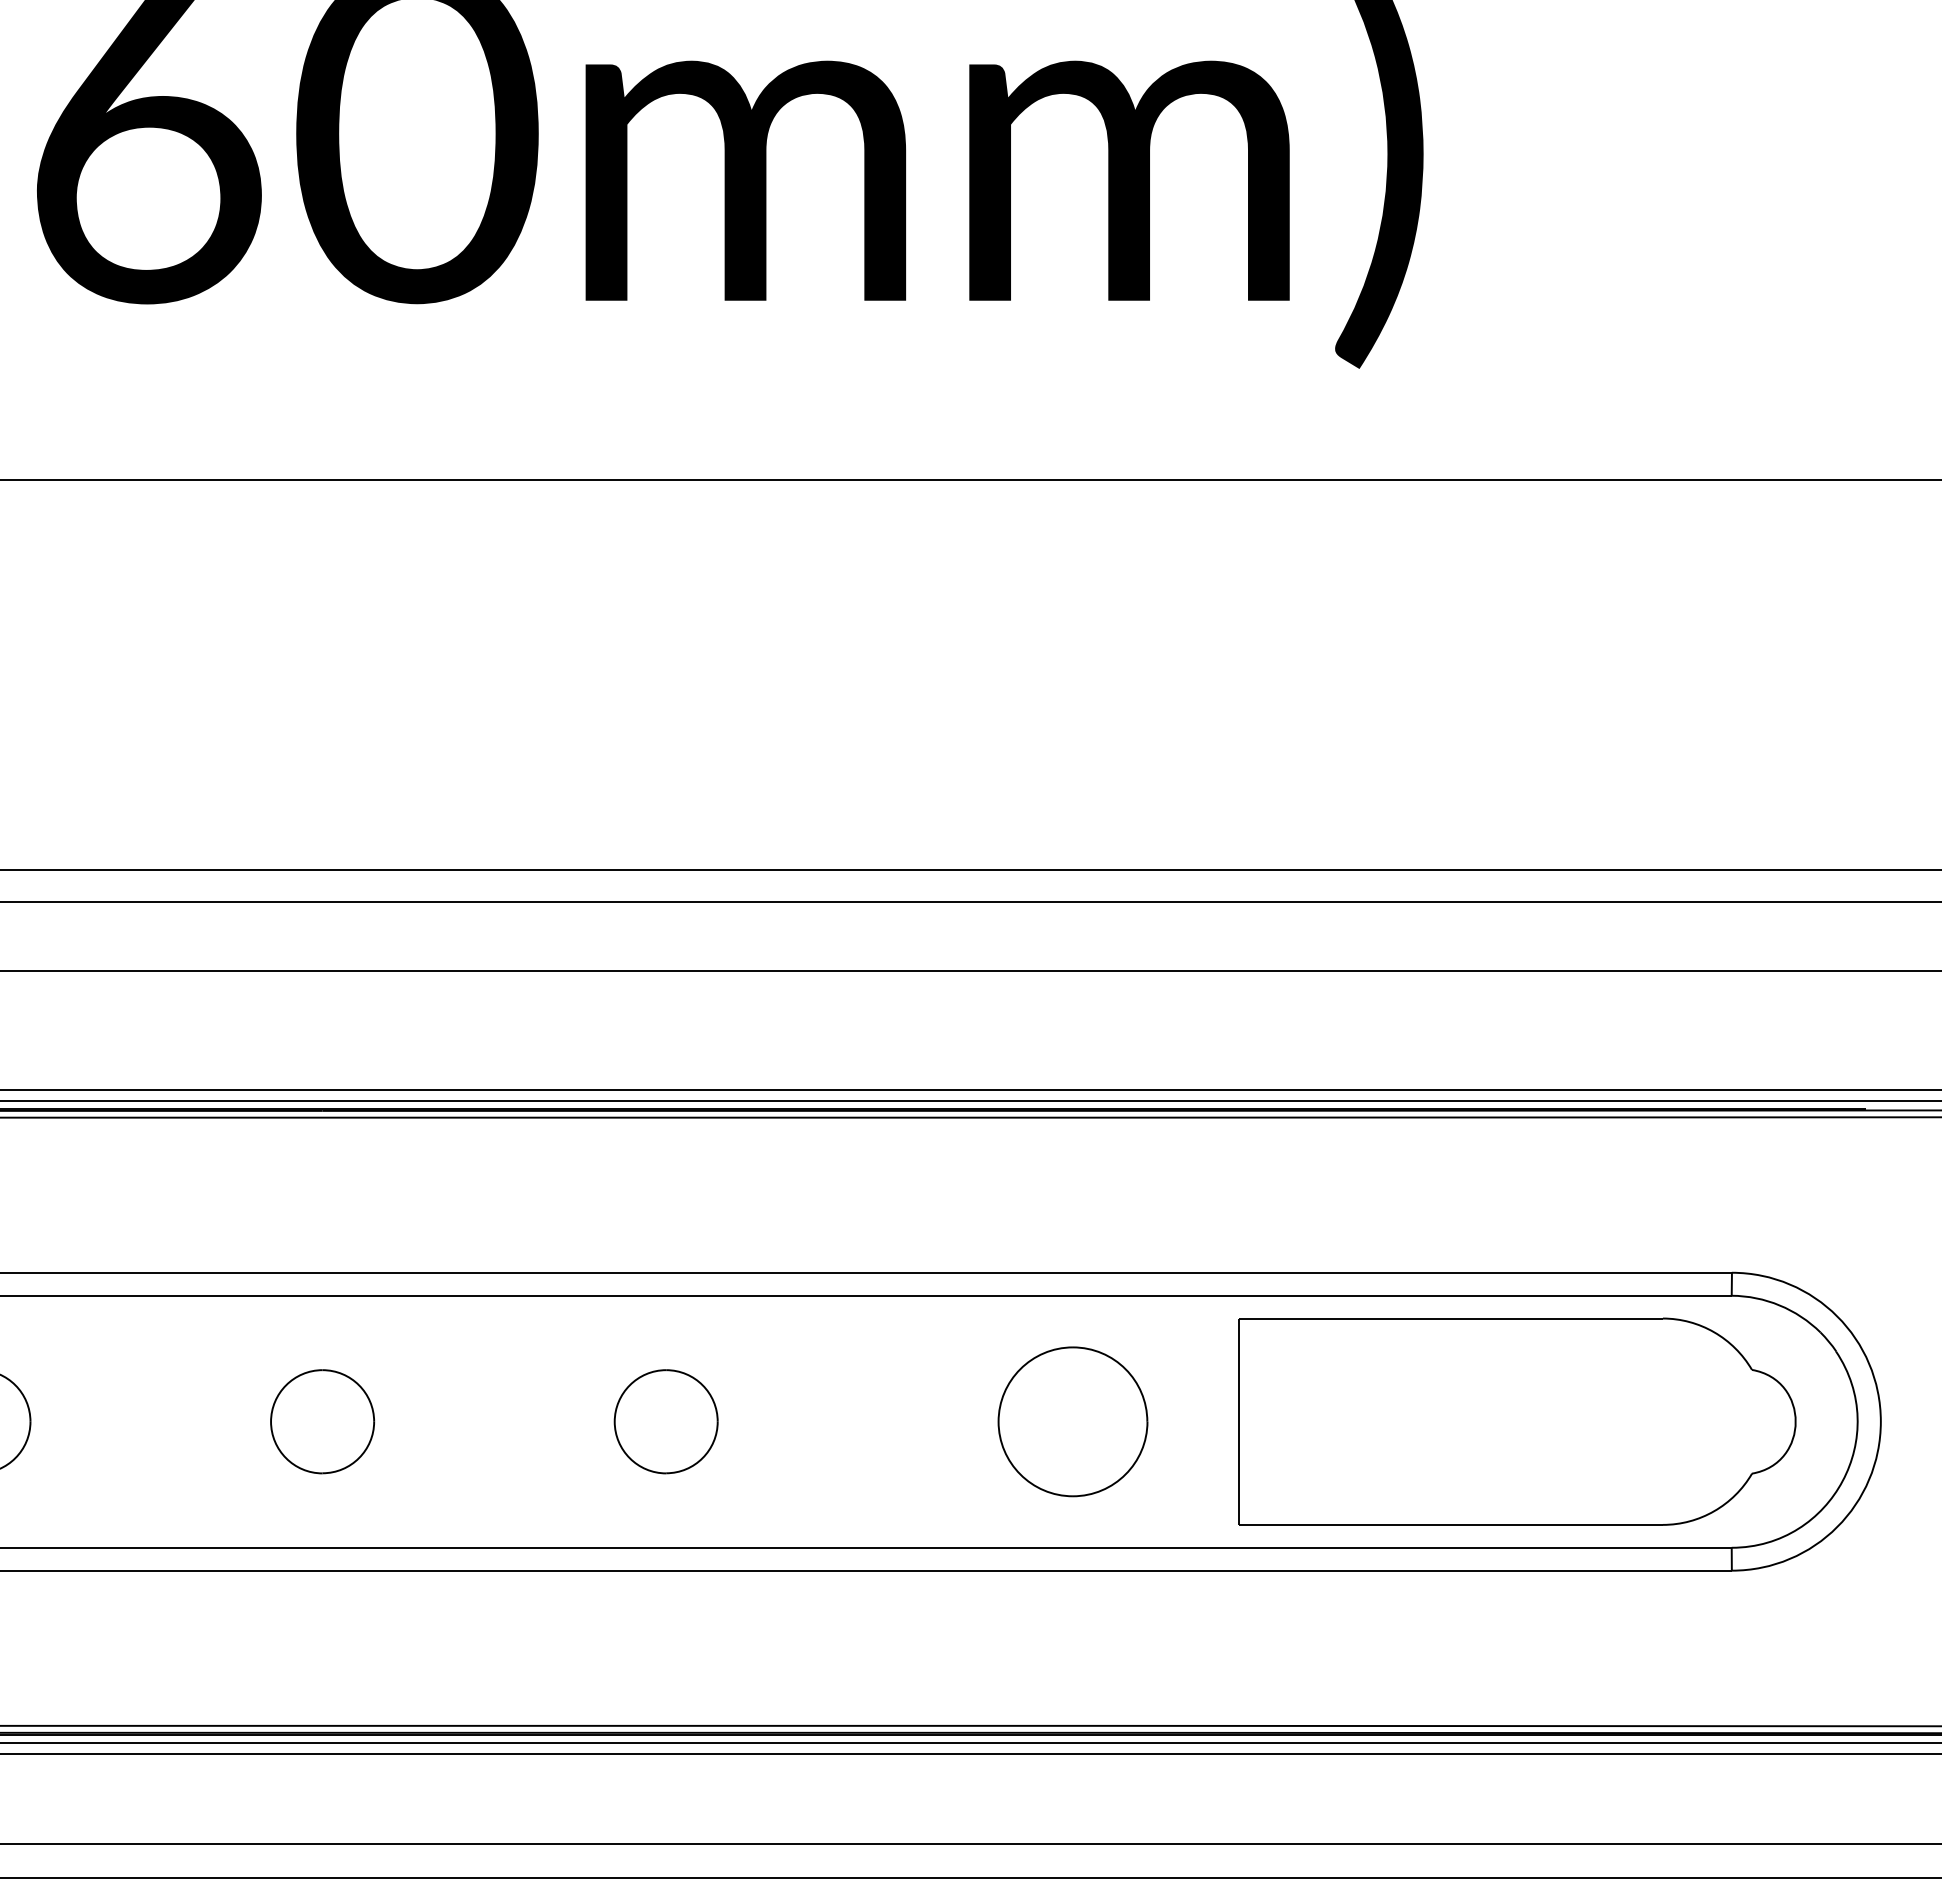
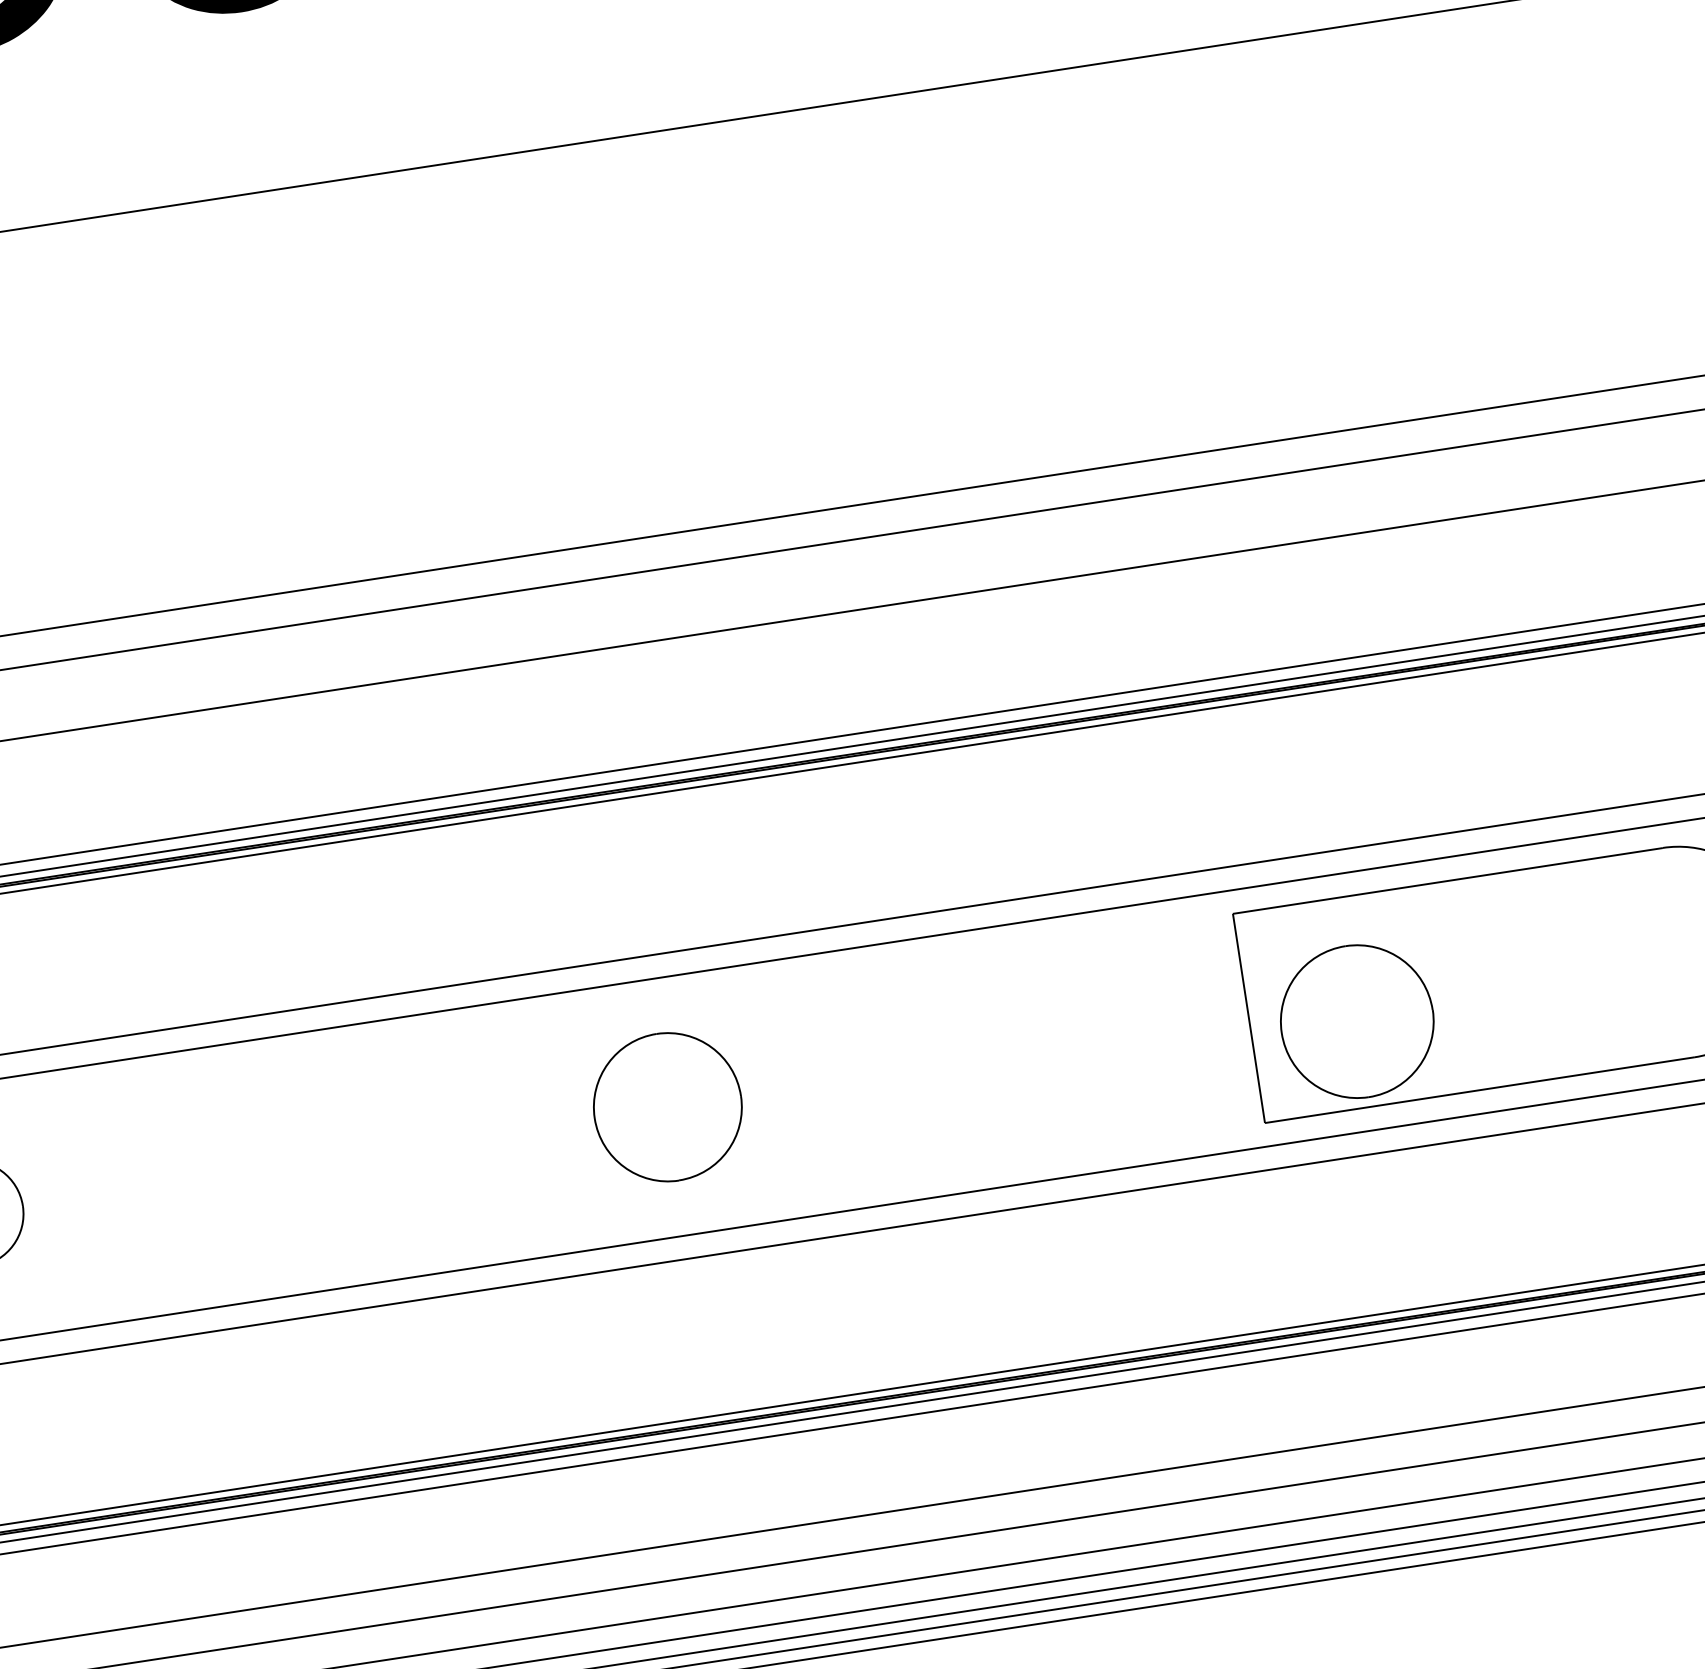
part: (322, 1421) -> (319, 1160), removed
part: (665, 1421) -> (667, 1107), size x1.4
part: (1072, 1421) -> (1356, 1021), moved

